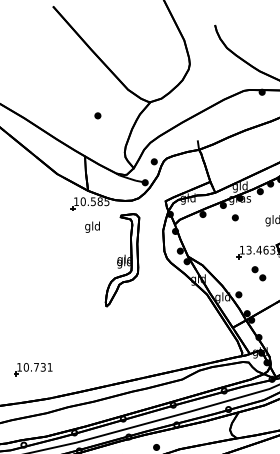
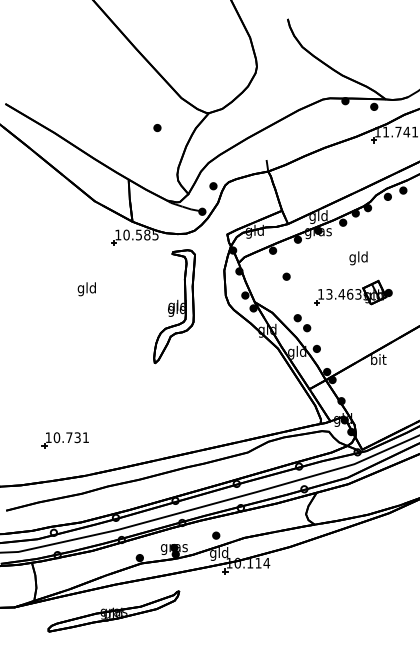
part: (97, 116) -> (157, 128), moved
part: (235, 217) -> (286, 276), moved
text: (92, 227) -> (86, 289), moved
part: (258, 274) -> (302, 323), moved

